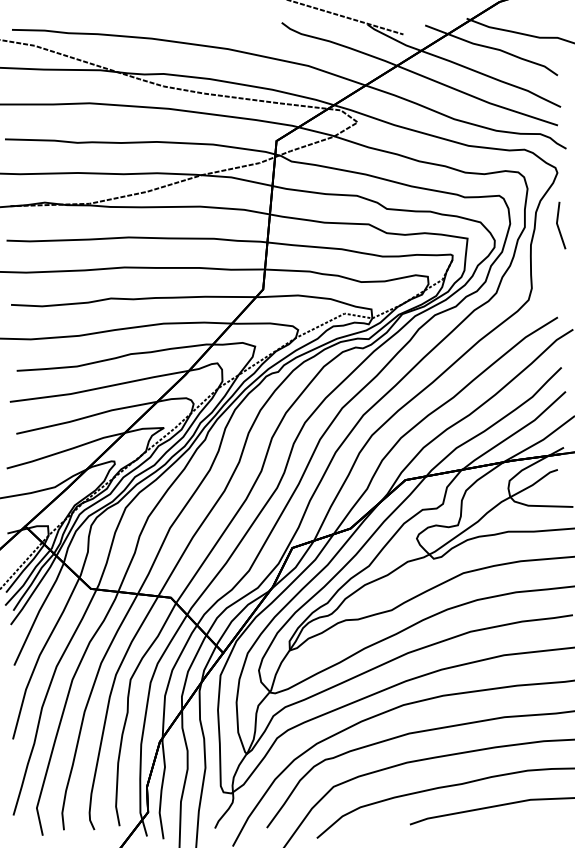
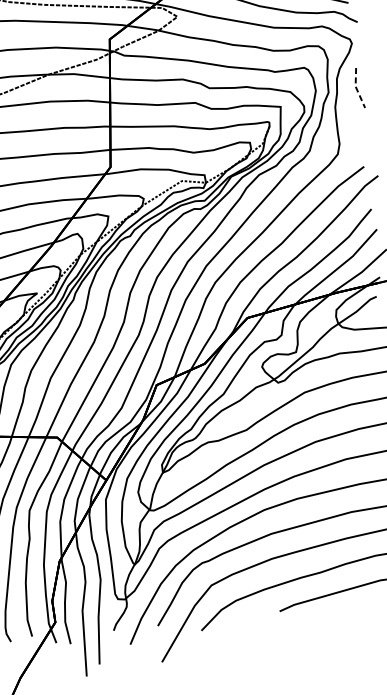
line: (557, 226) -> (356, 89), solid -> dashed

